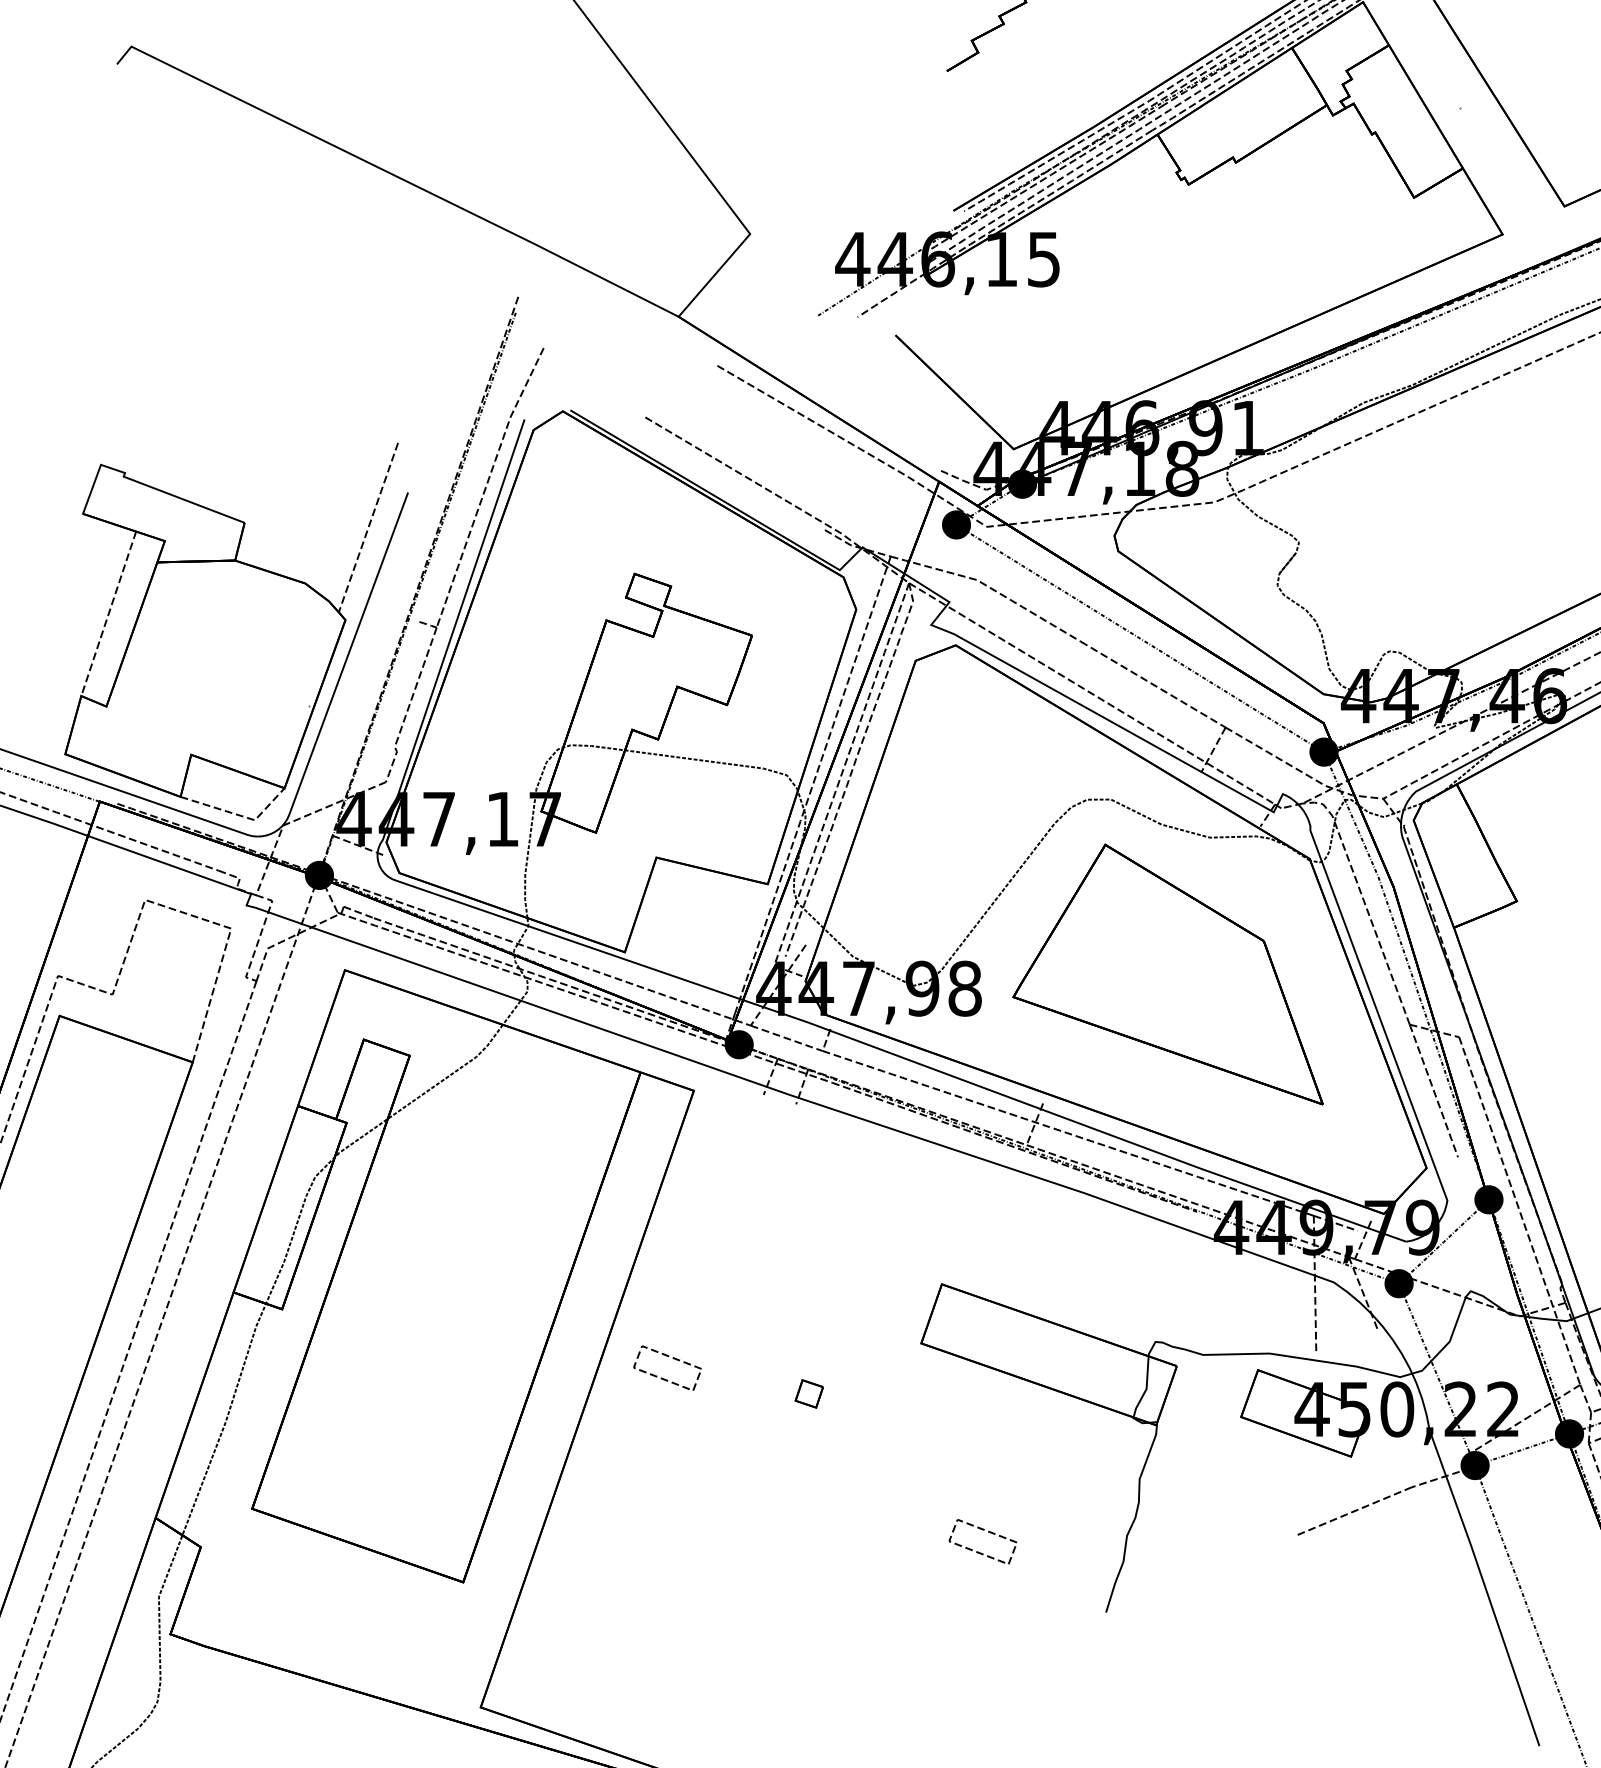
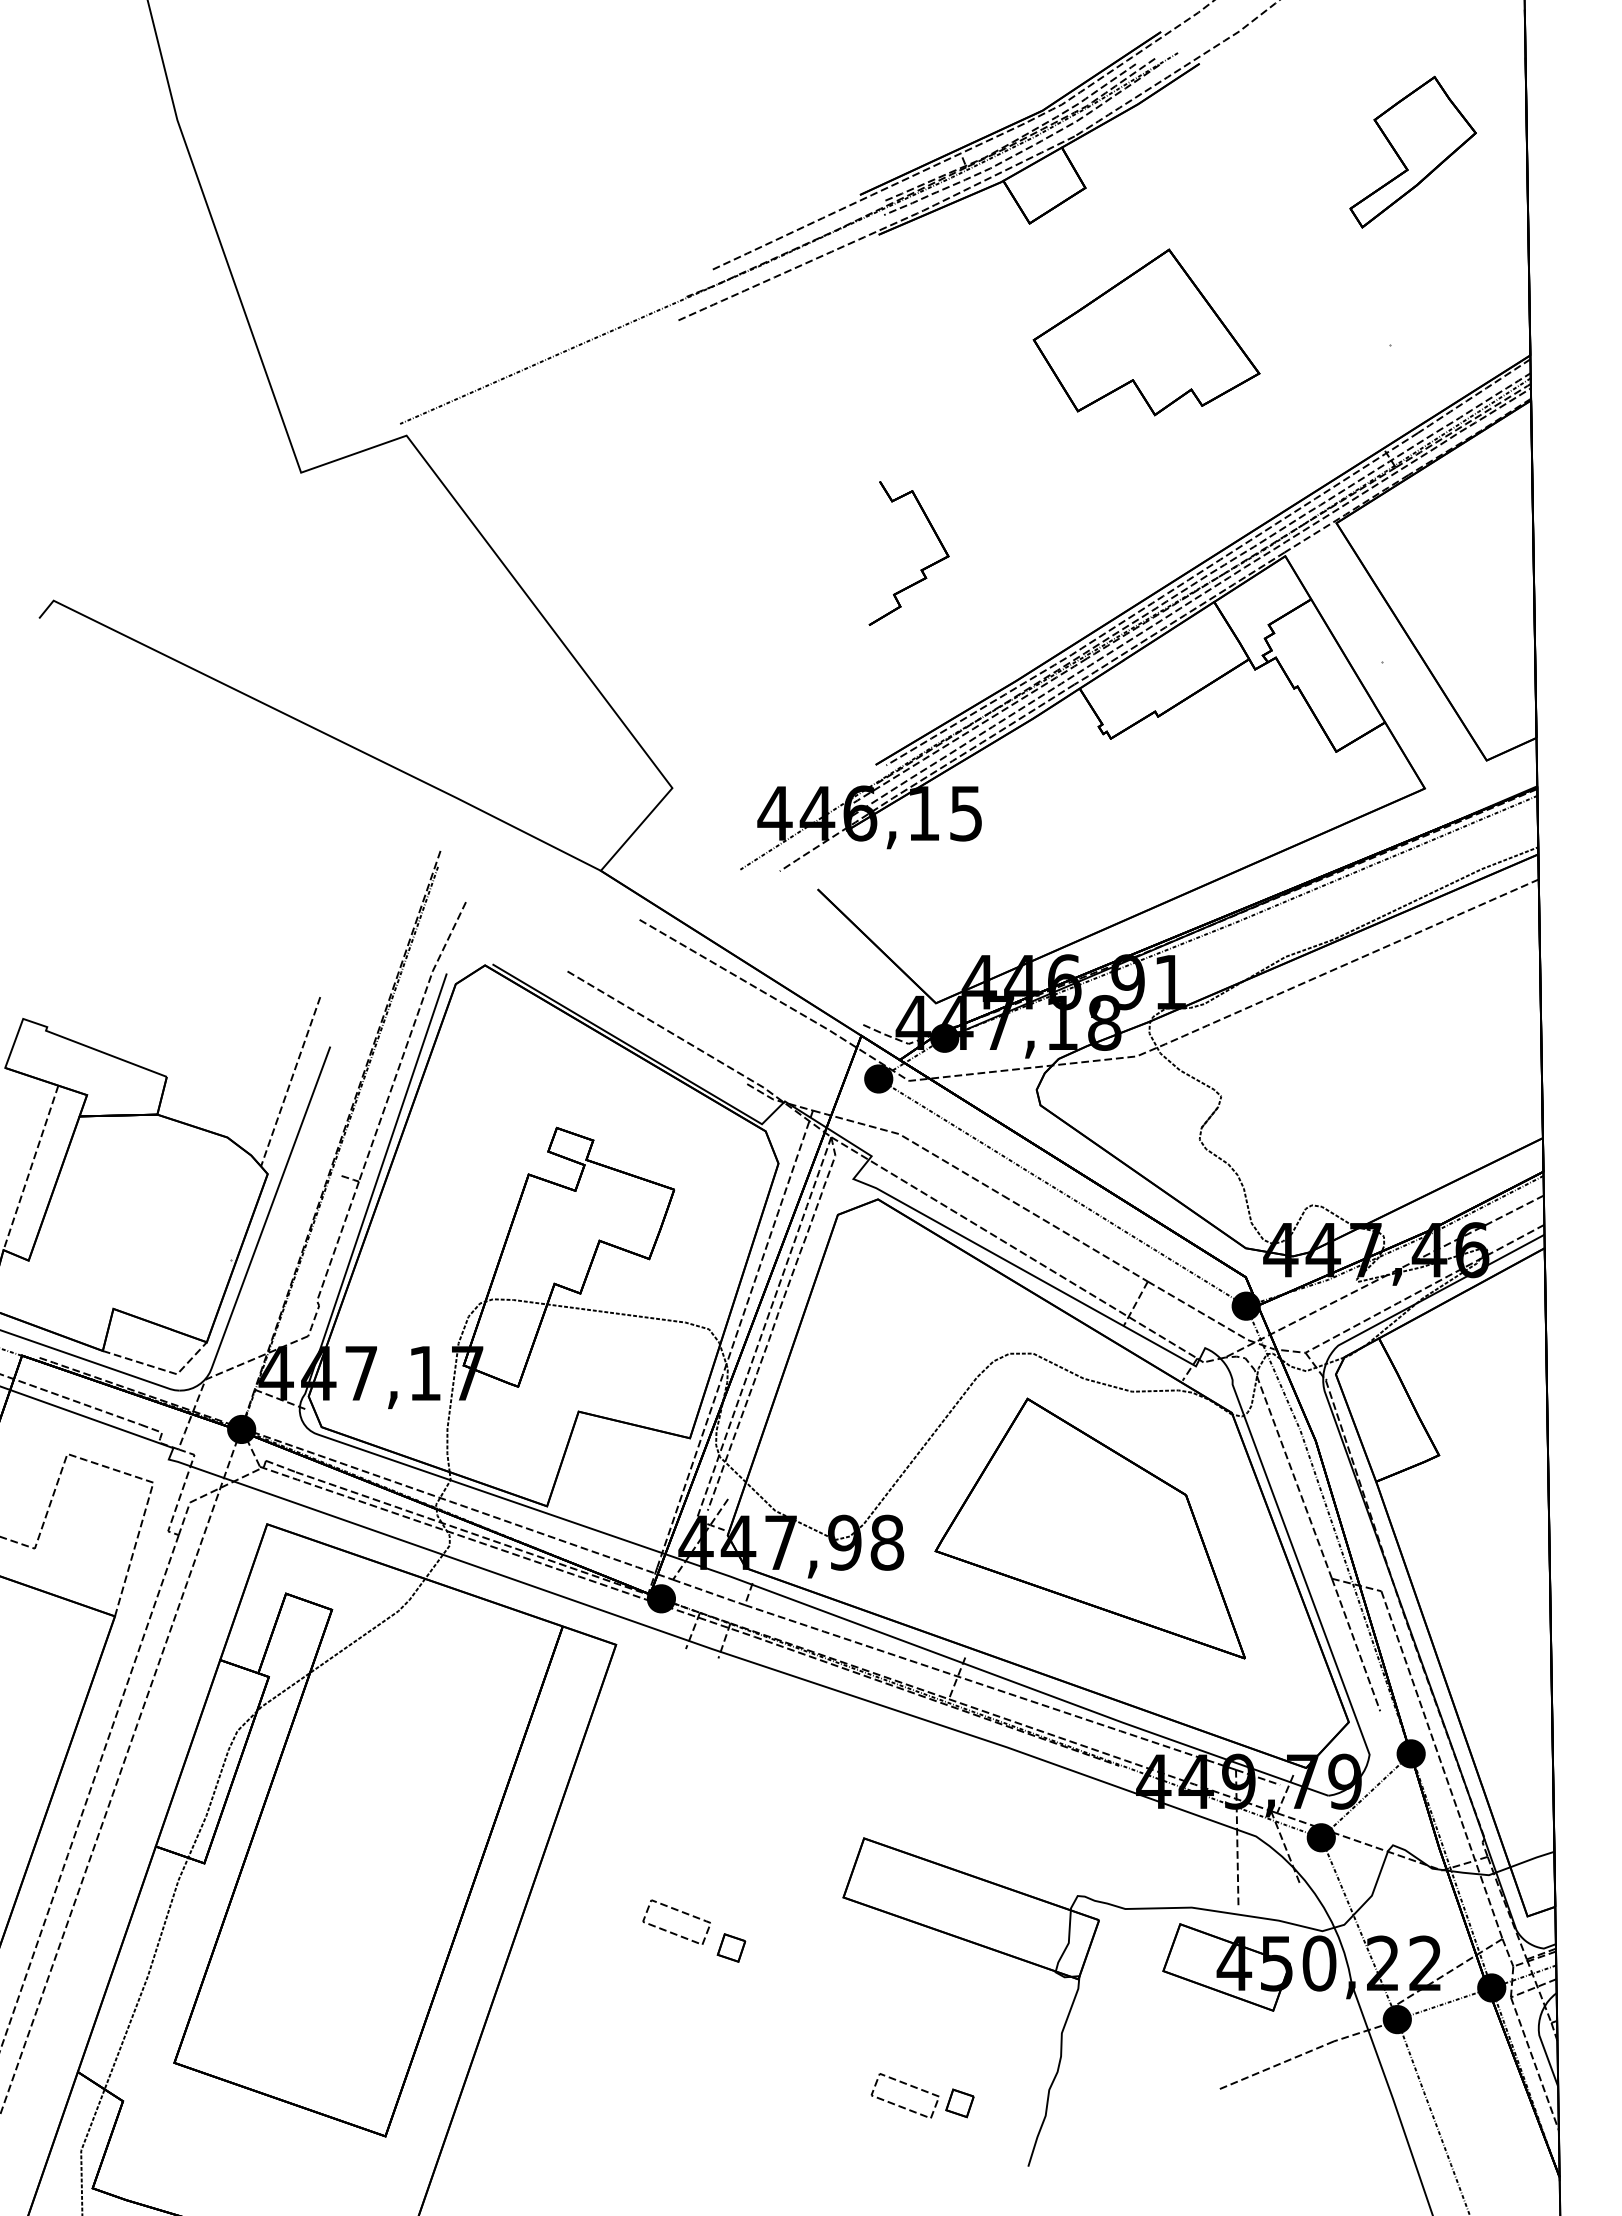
part: (673, 1359) -> (682, 1913), moved
part: (1037, 1549) -> (959, 2103), added

